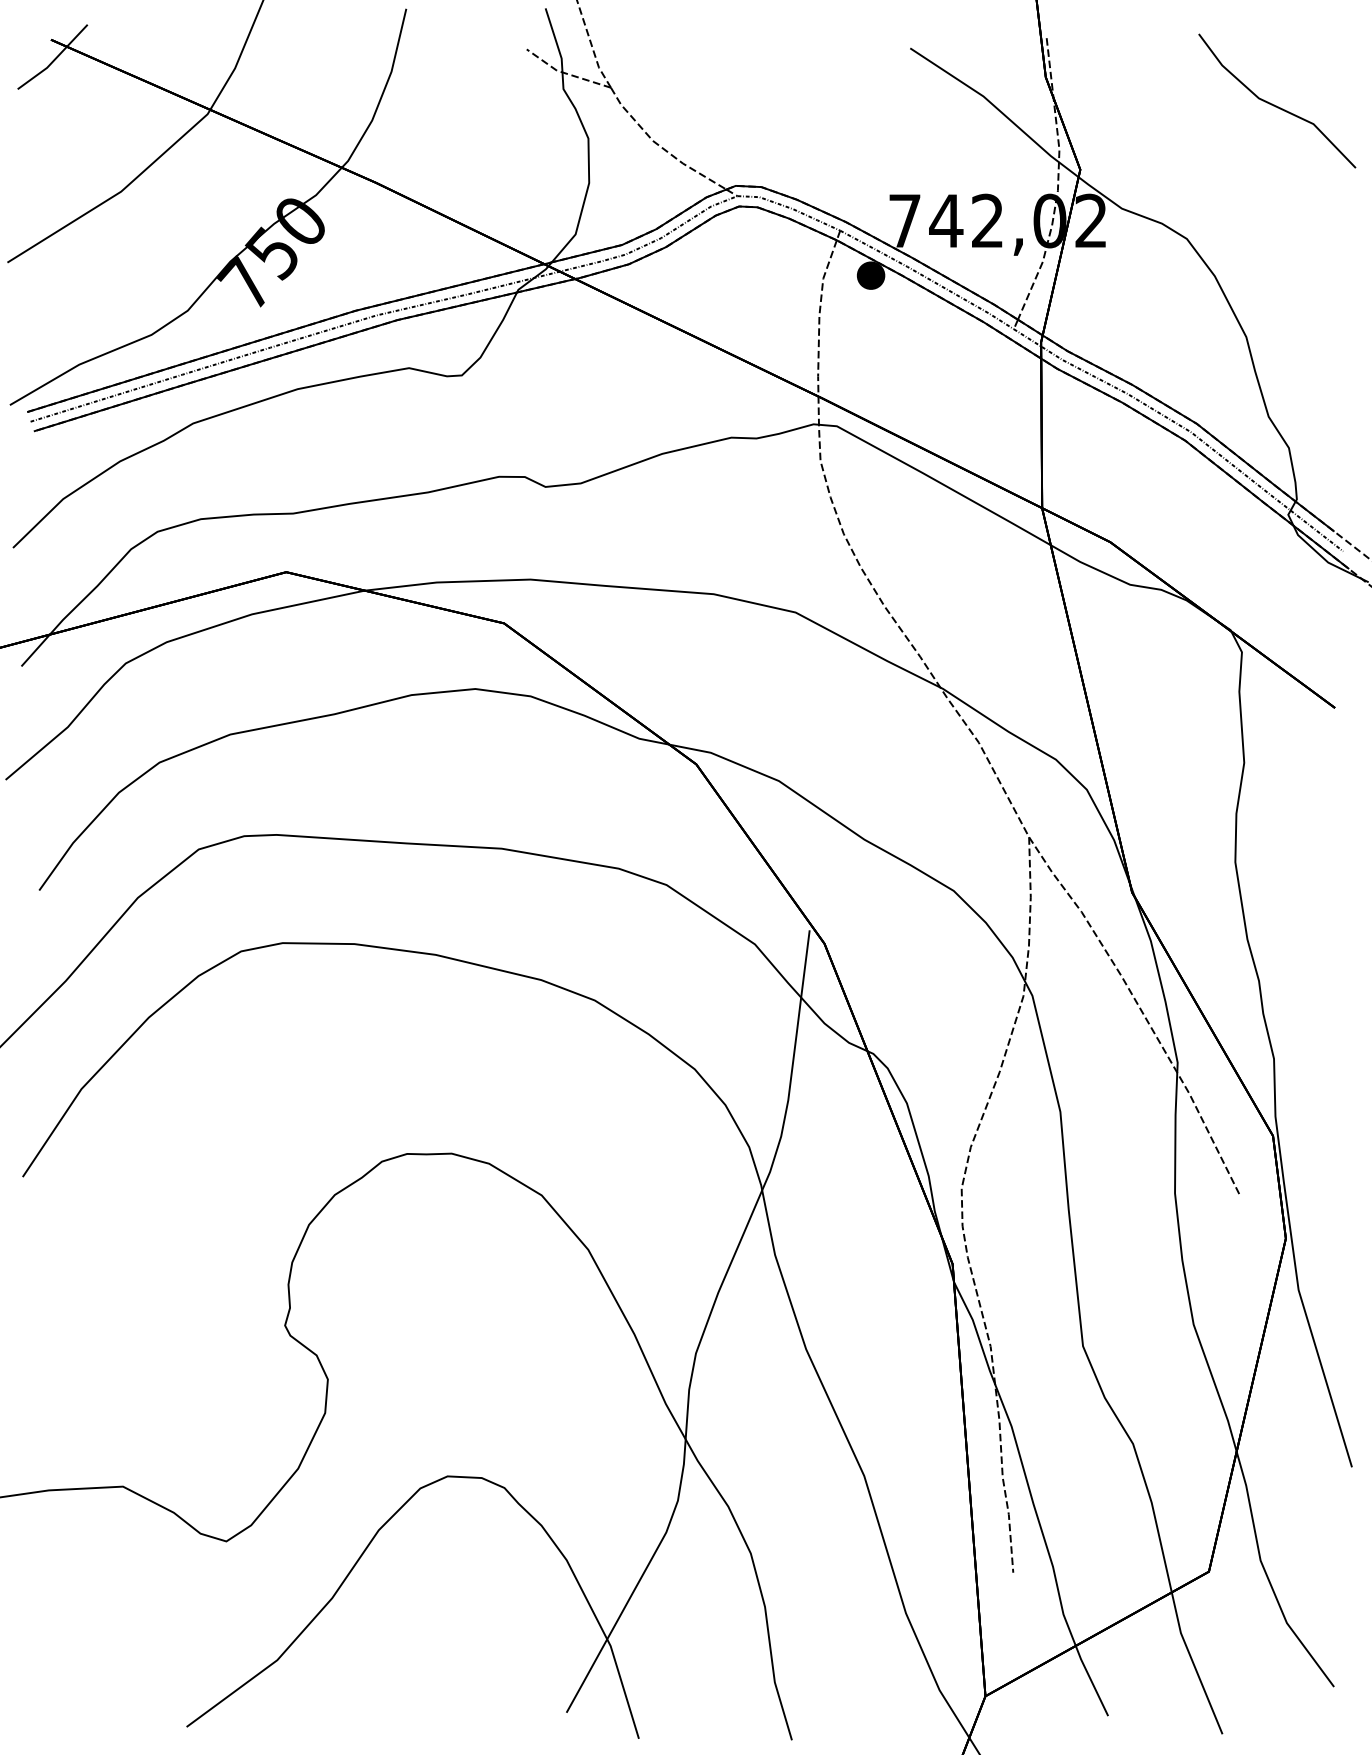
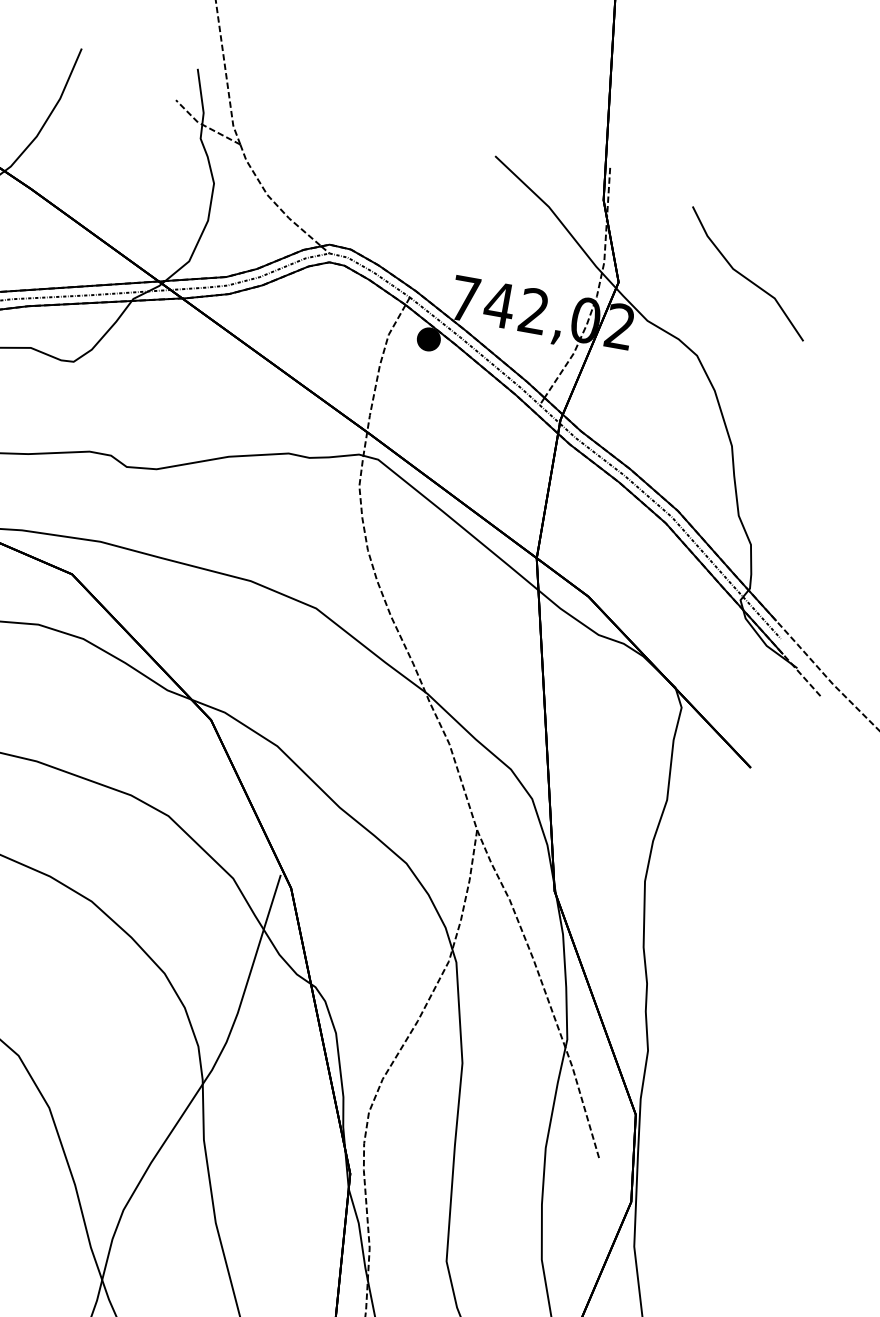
line: (1274, 104) -> (745, 276), moved

